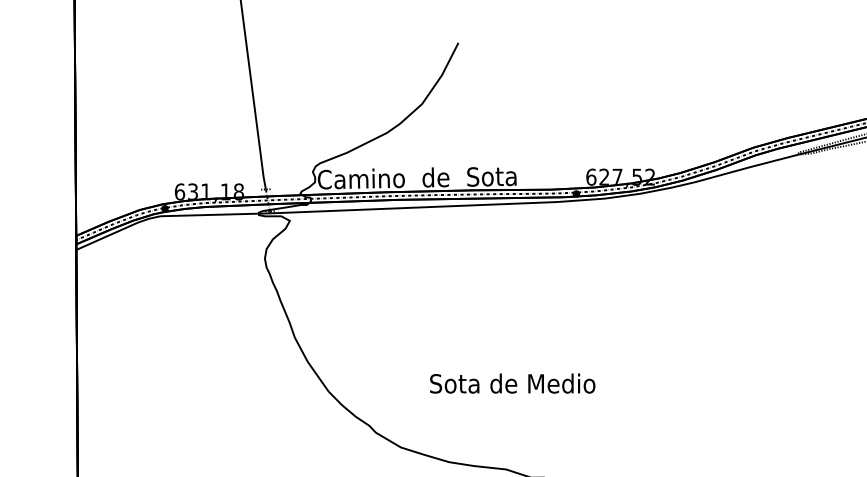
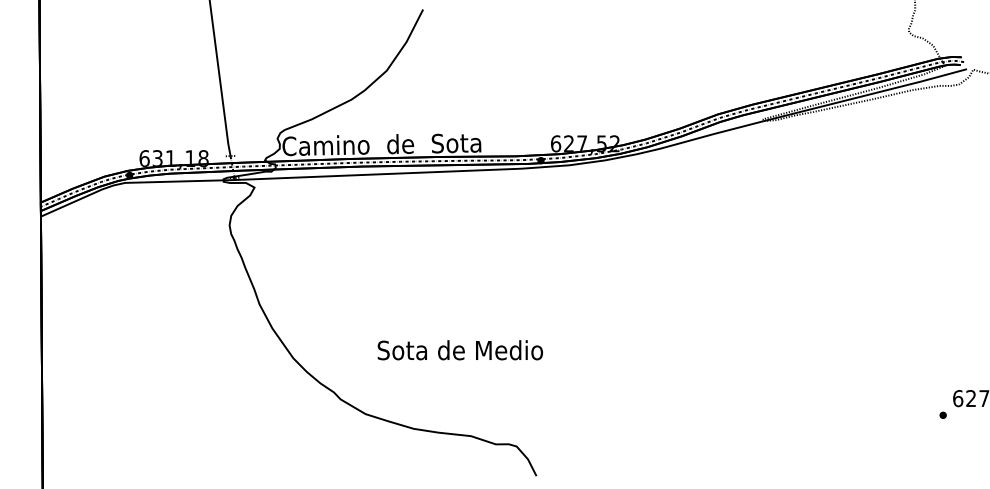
text: (511, 383) -> (459, 350), moved

